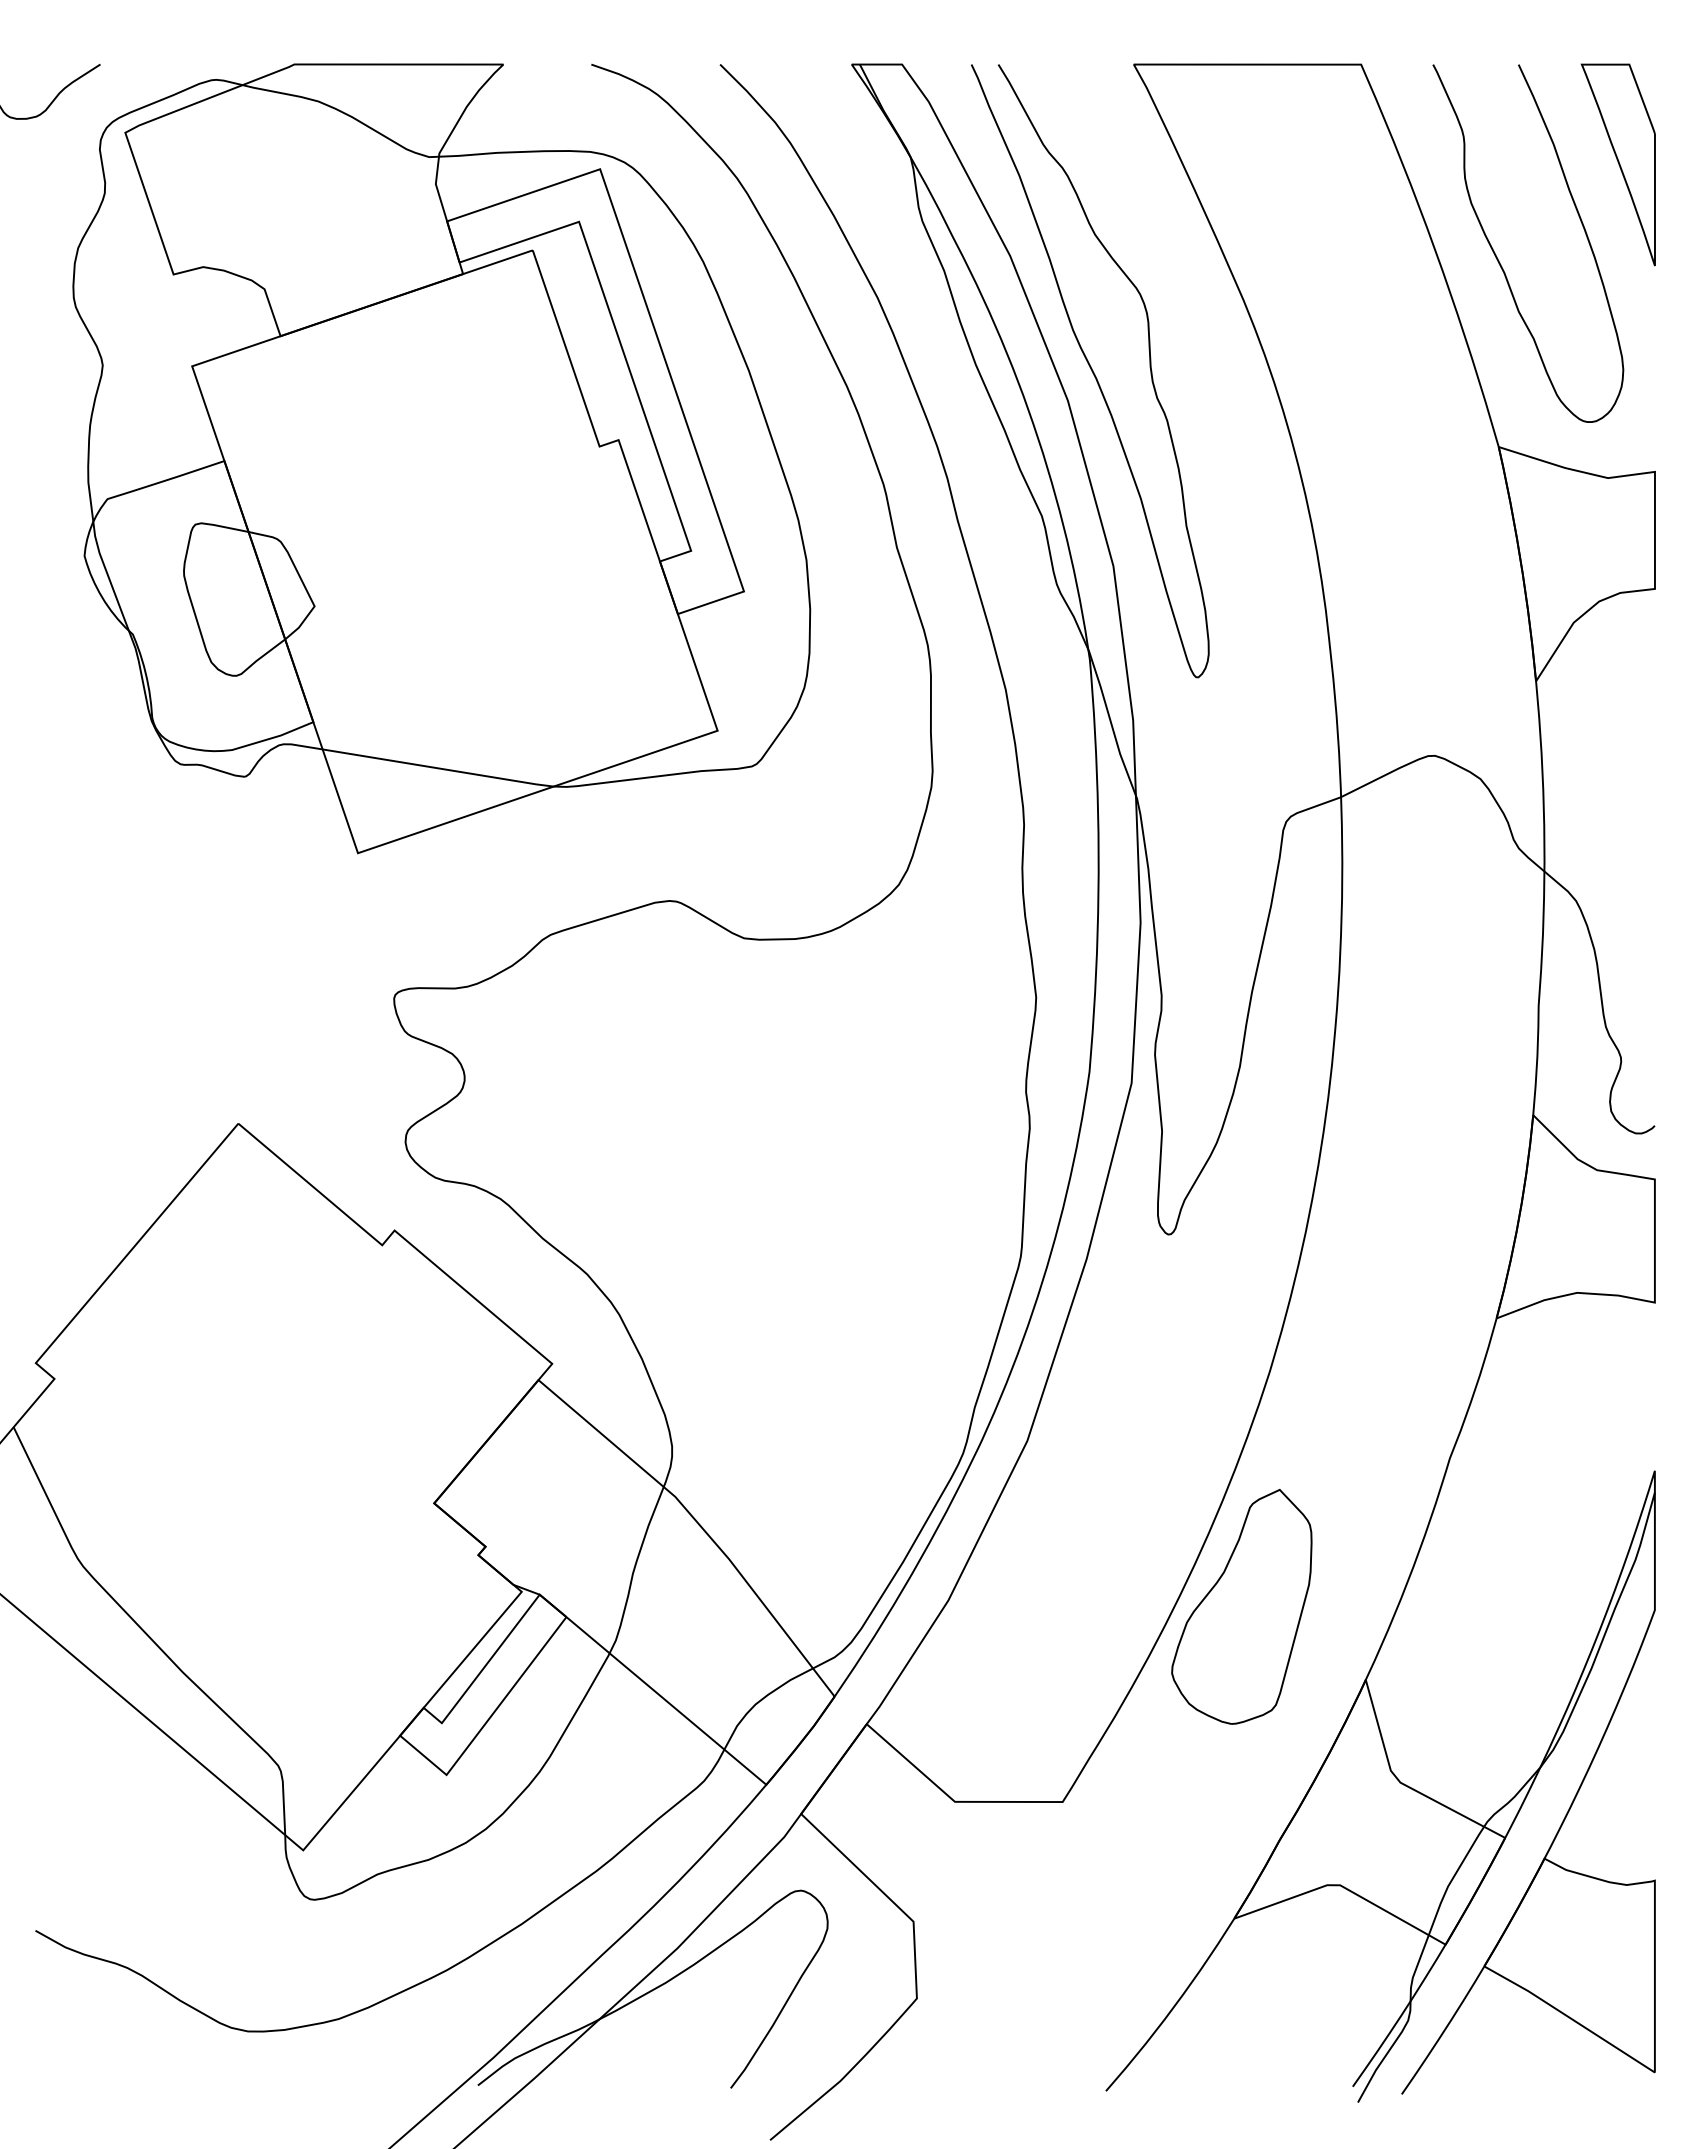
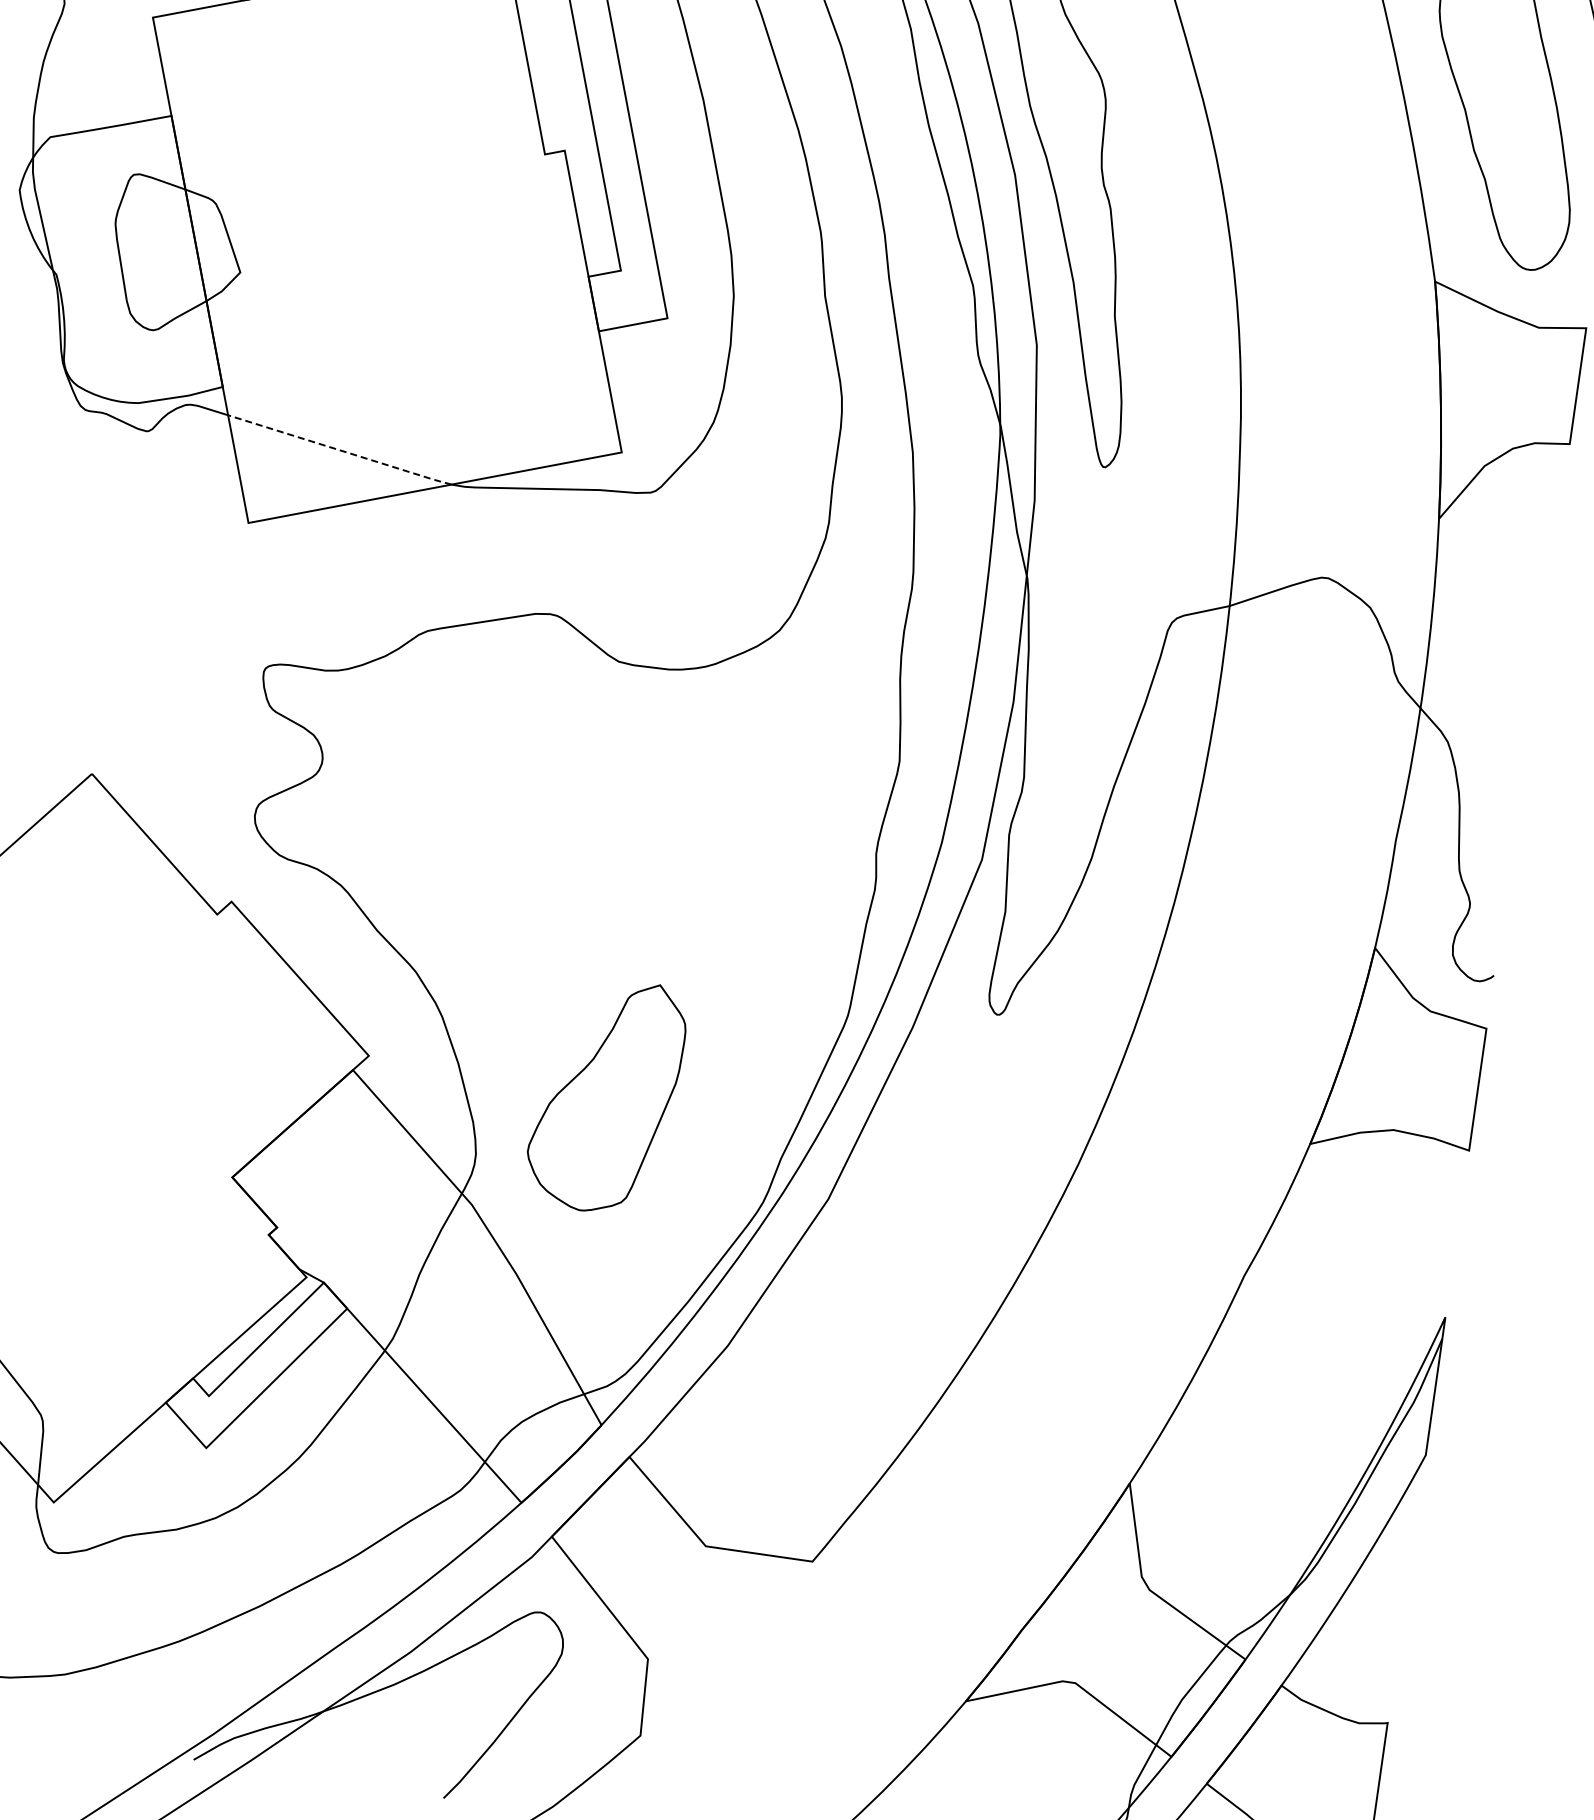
line: (438, 768) -> (340, 450), solid -> dashed
part: (1241, 1606) -> (605, 1095), moved

